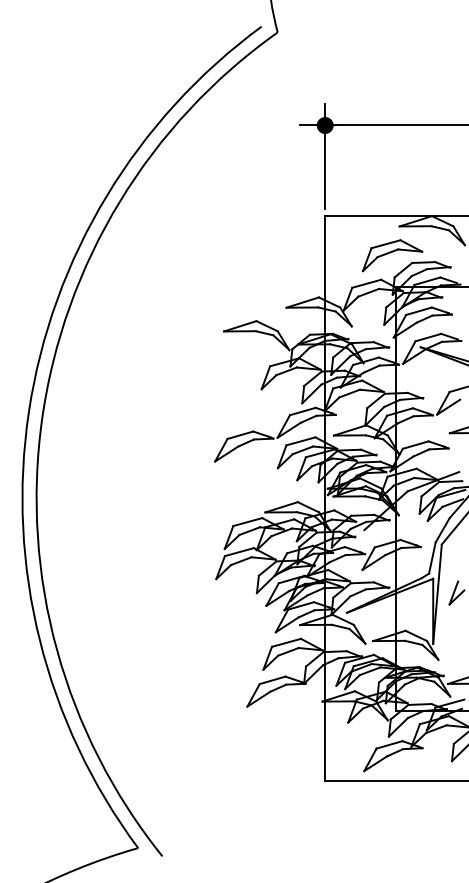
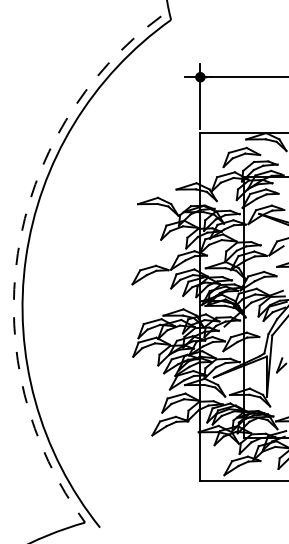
arc: (28, 411) -> (17, 253), solid -> dashed

